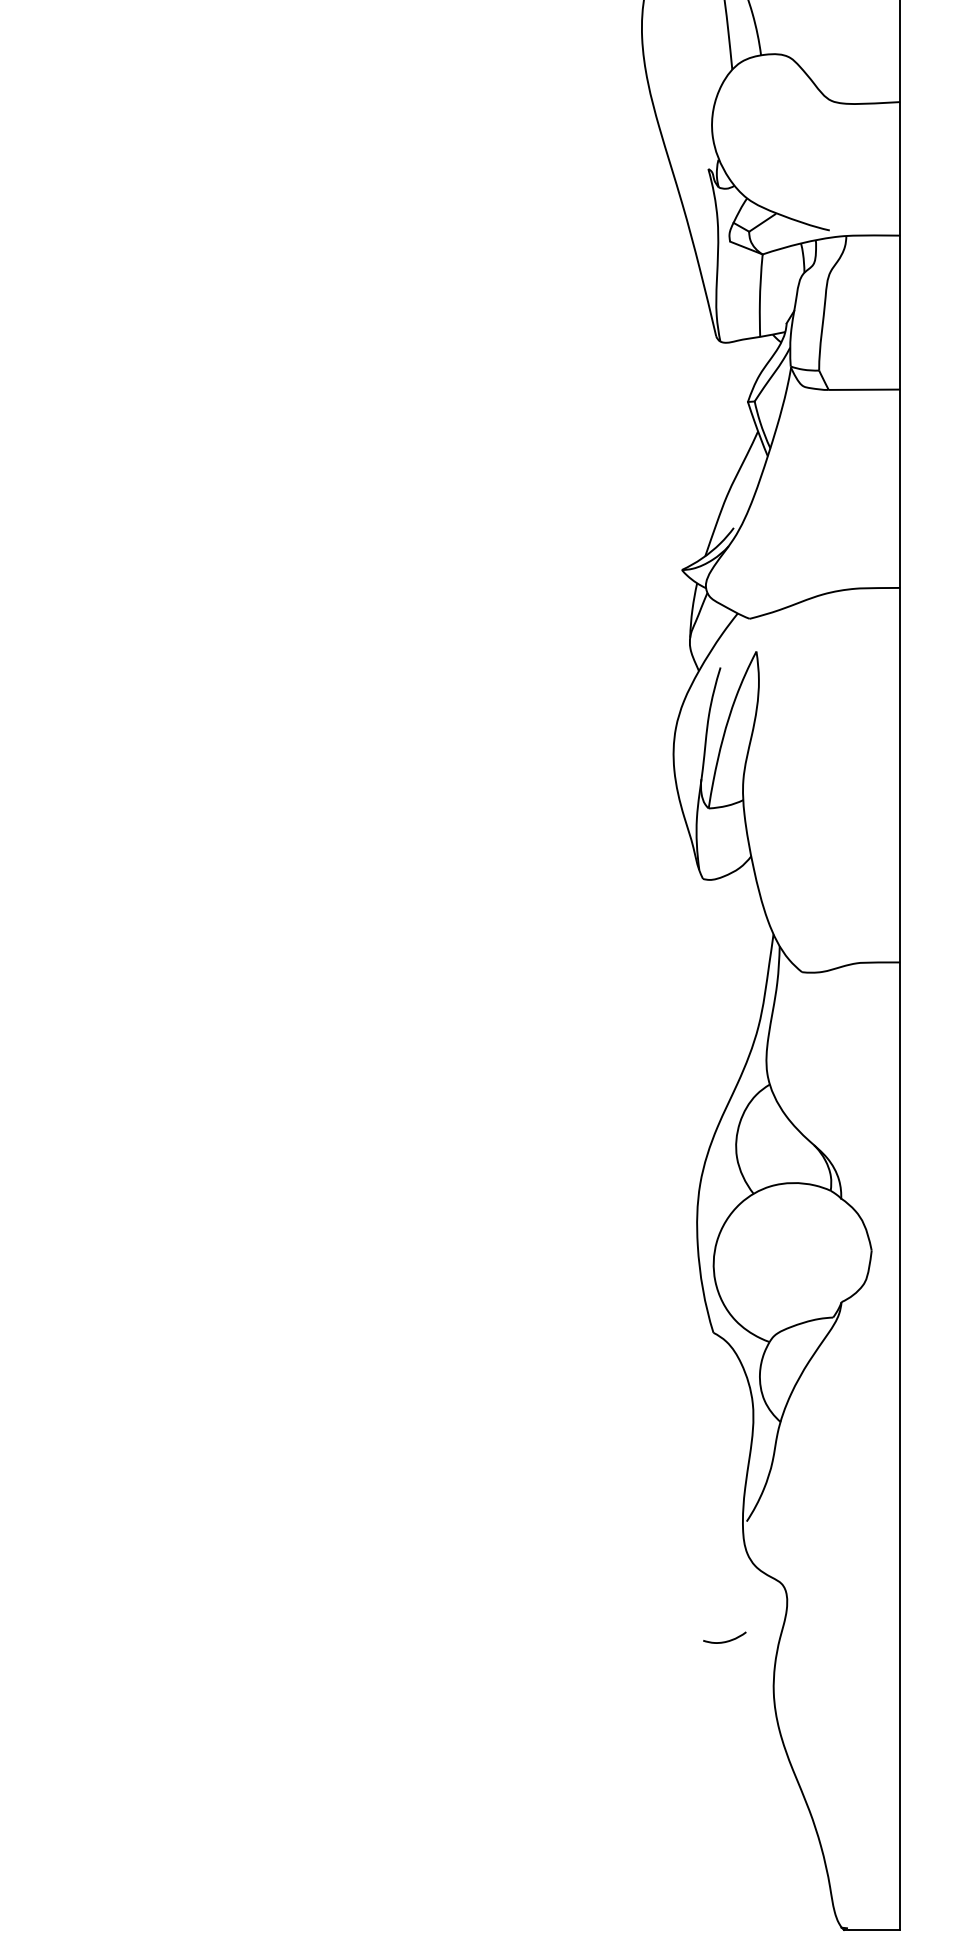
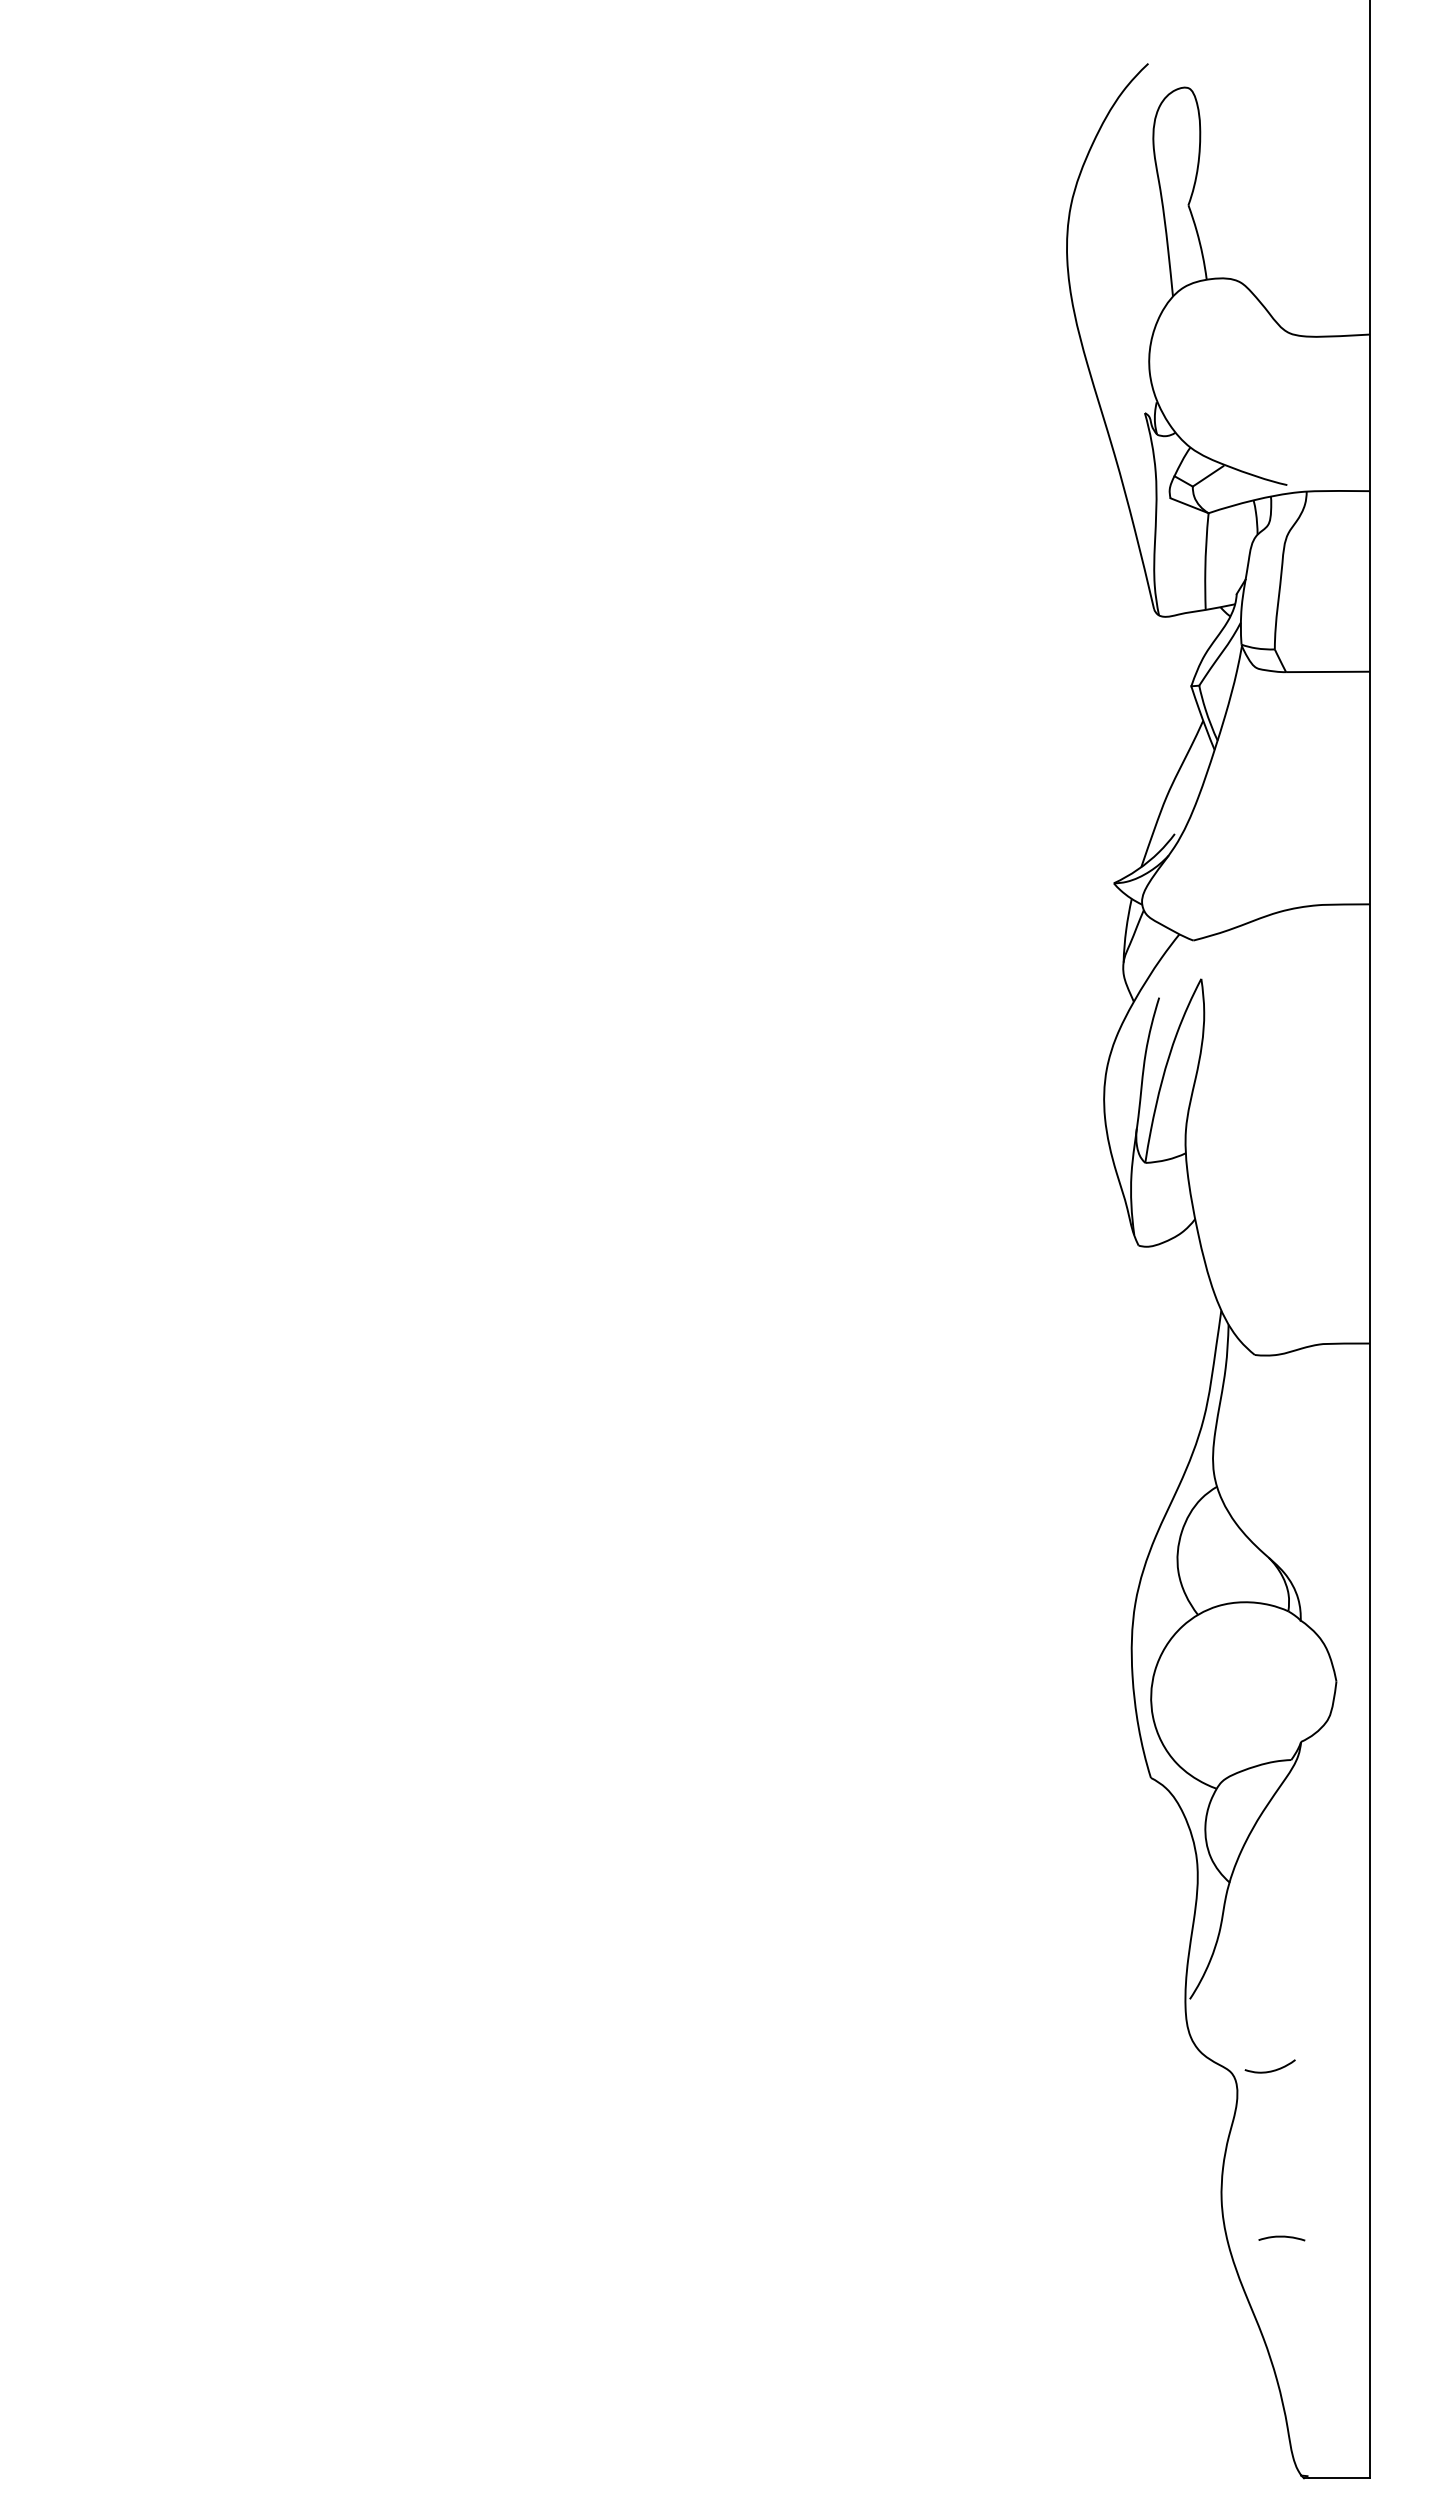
curve: (724, 1641) -> (1269, 2070), moved
curve: (824, 1724) -> (1281, 2237), added

